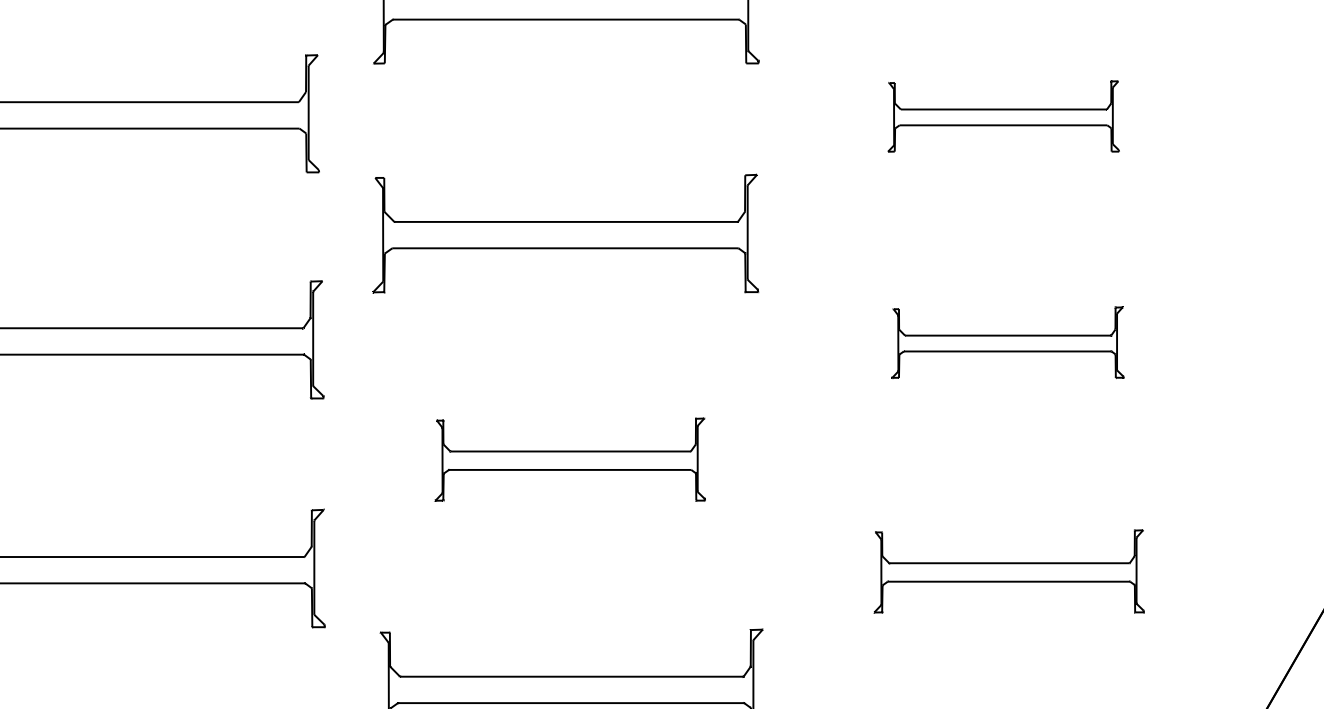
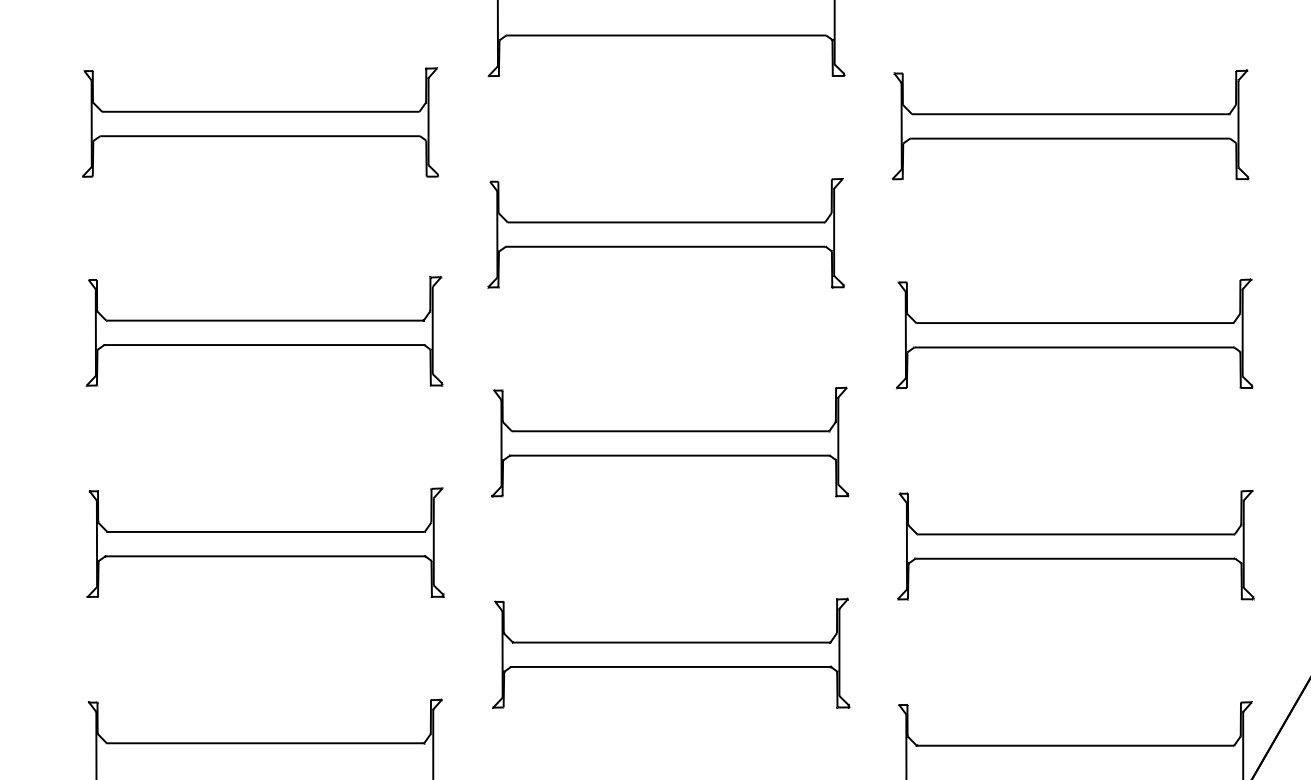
part: (1003, 115) -> (1070, 124), size x1.67
part: (1007, 342) -> (1074, 333), size x1.67
part: (570, 459) -> (670, 441), size x1.43
part: (1008, 571) -> (1075, 545), size x1.43

